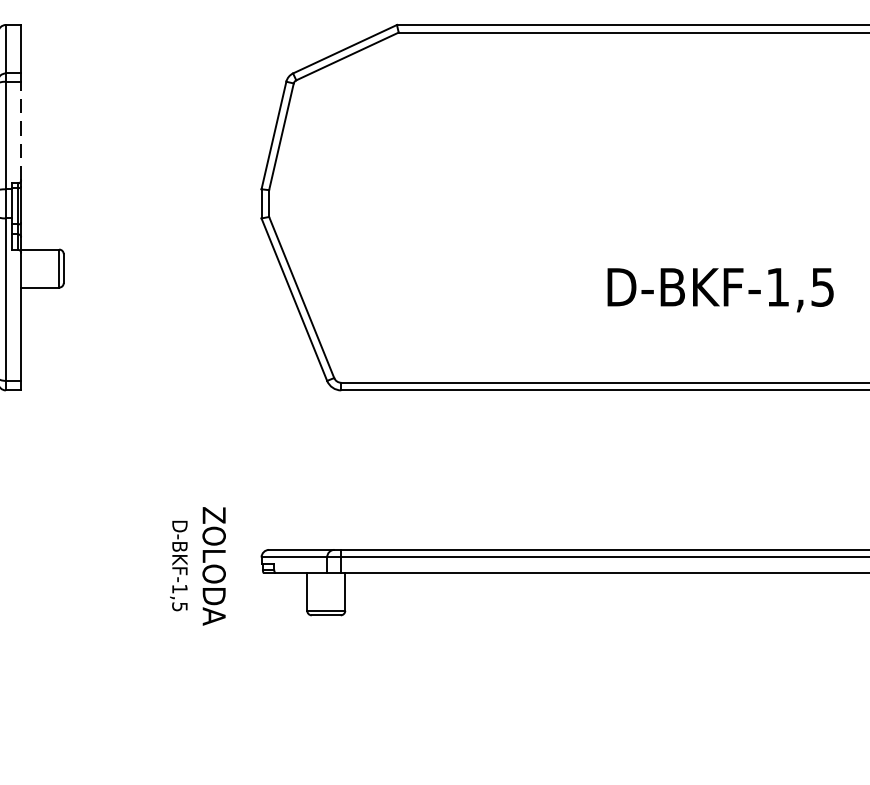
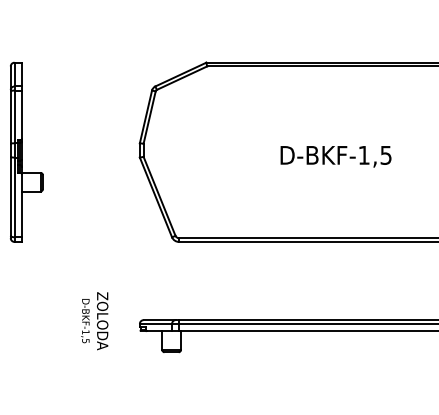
line: (20, 130) -> (21, 114), dashed -> solid
text: (719, 289) -> (335, 156), moved
text: (197, 566) -> (94, 321), moved

